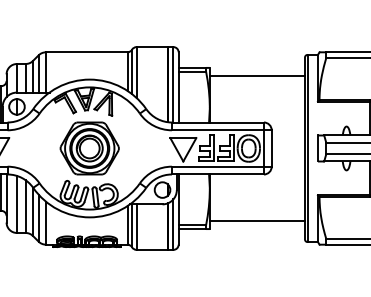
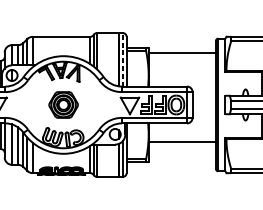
line: (173, 84) -> (122, 59), solid -> dashed
part: (89, 148) -> (63, 105), size x0.7
line: (257, 221) -> (182, 141), moved

